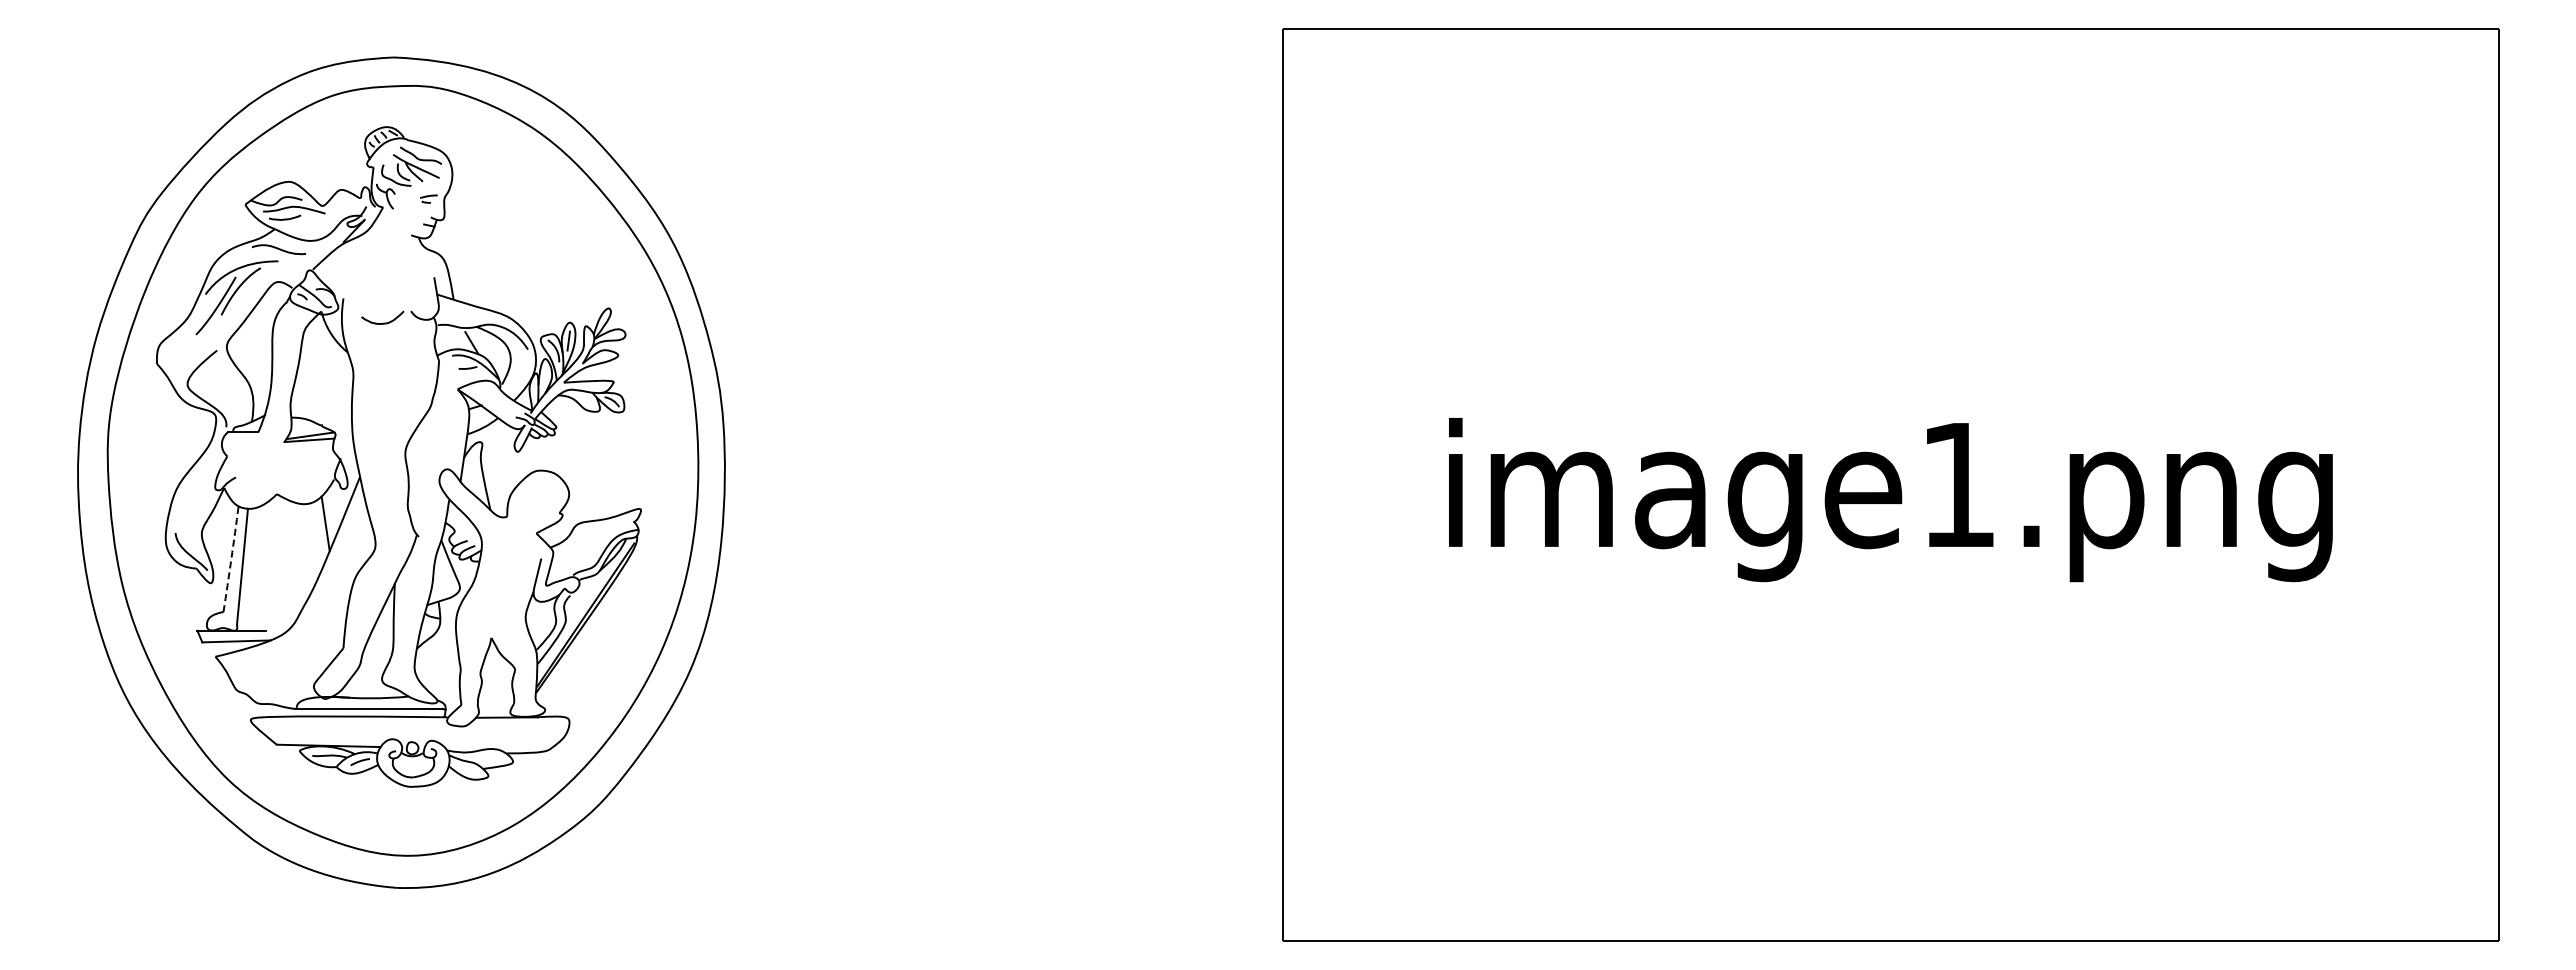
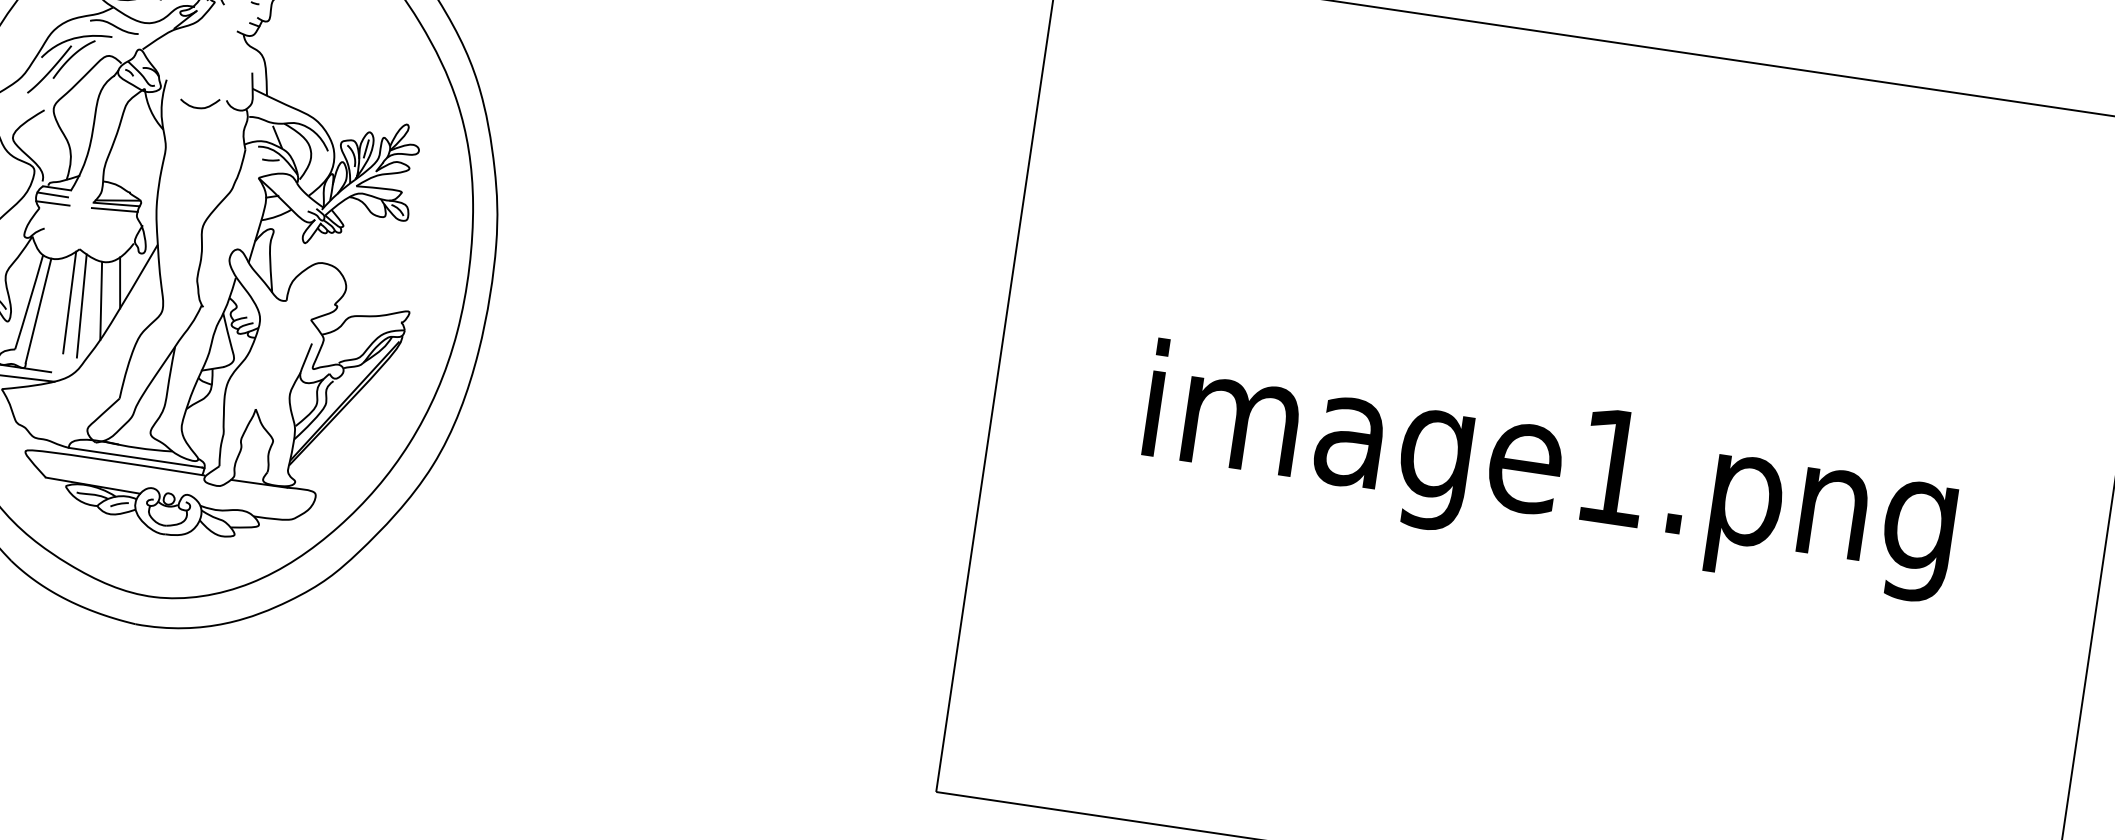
line: (239, 439) -> (52, 194), added
line: (308, 446) -> (114, 210), added
line: (240, 448) -> (52, 202), added
line: (307, 546) -> (100, 301), added
line: (274, 552) -> (69, 302), added
line: (288, 554) -> (82, 305), added
arc: (231, 559) -> (29, 302), dashed -> solid

